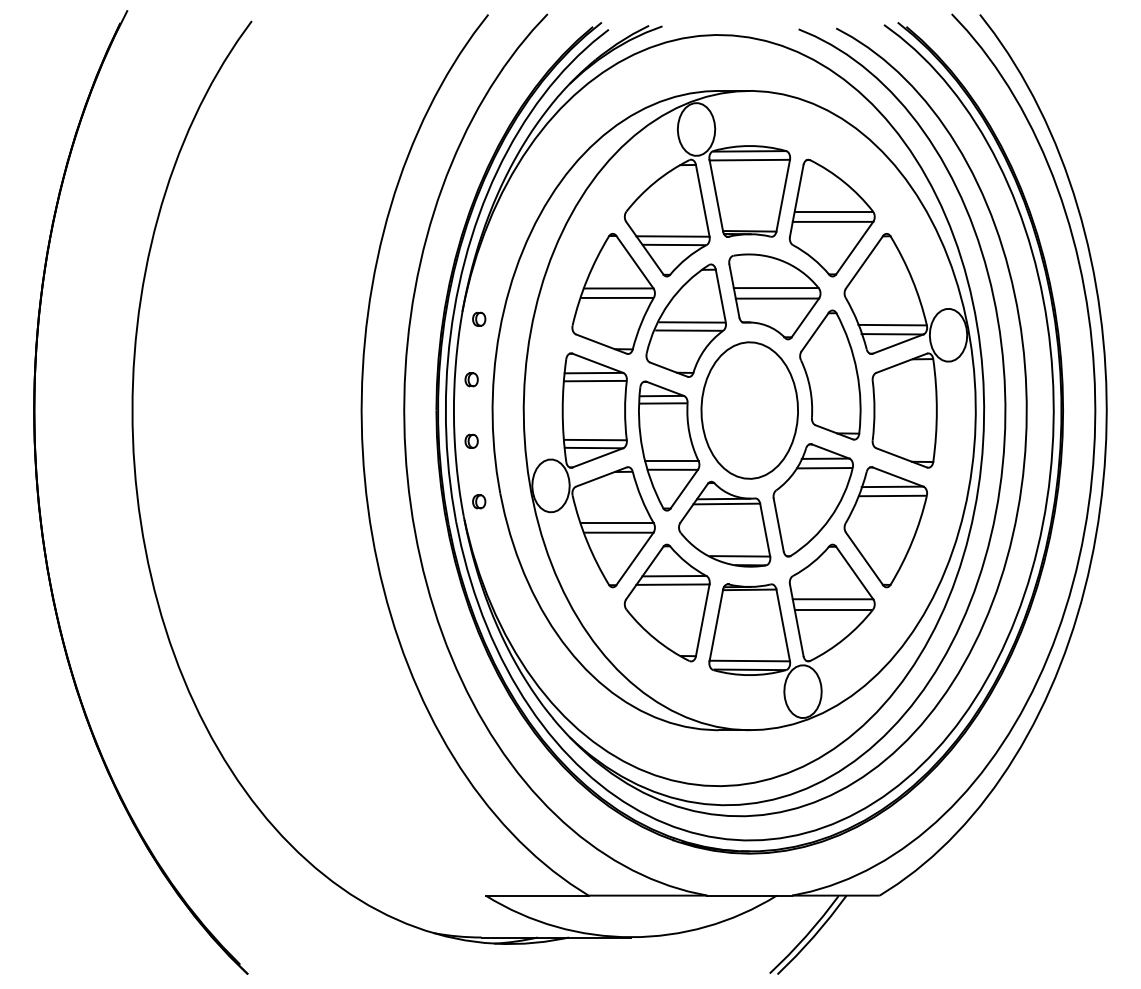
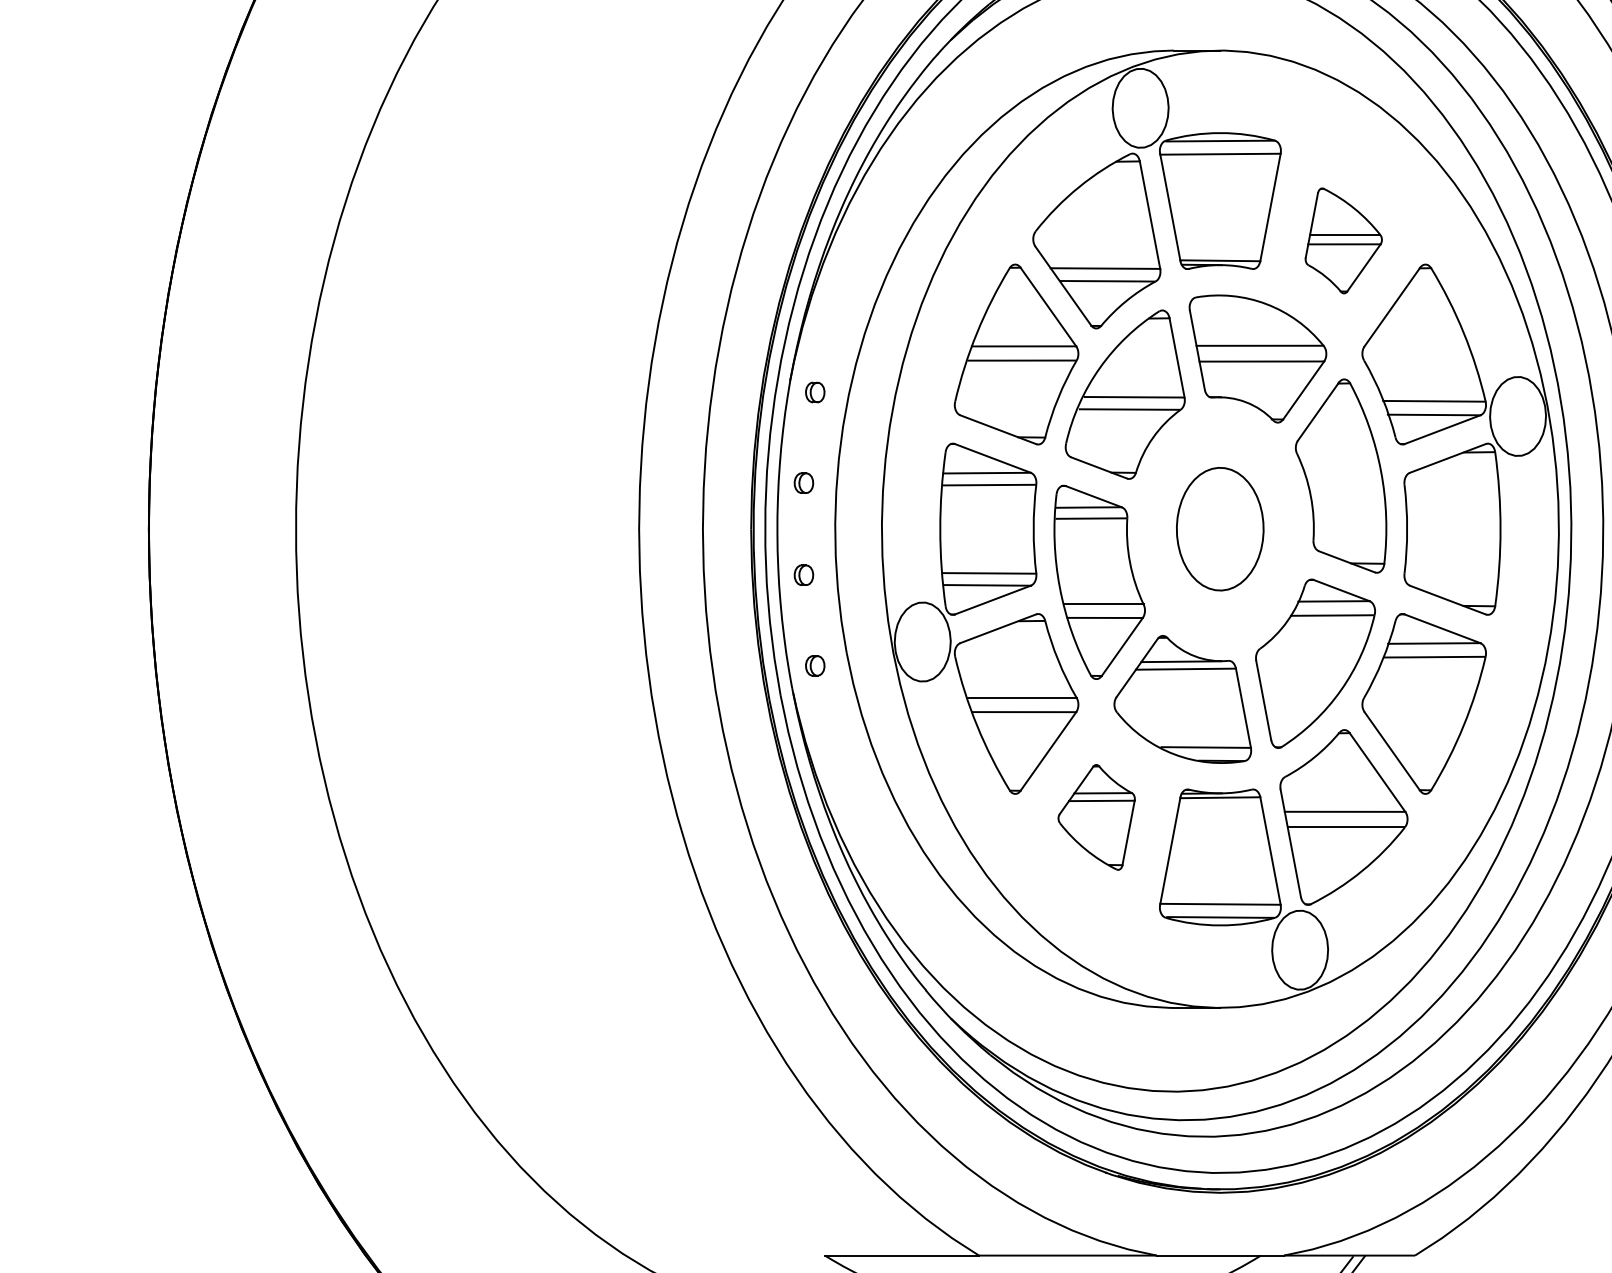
part: (831, 217) -> (1342, 240), size x0.6
part: (749, 410) -> (1219, 529), size x0.6
part: (666, 602) -> (1095, 816), size x0.6

